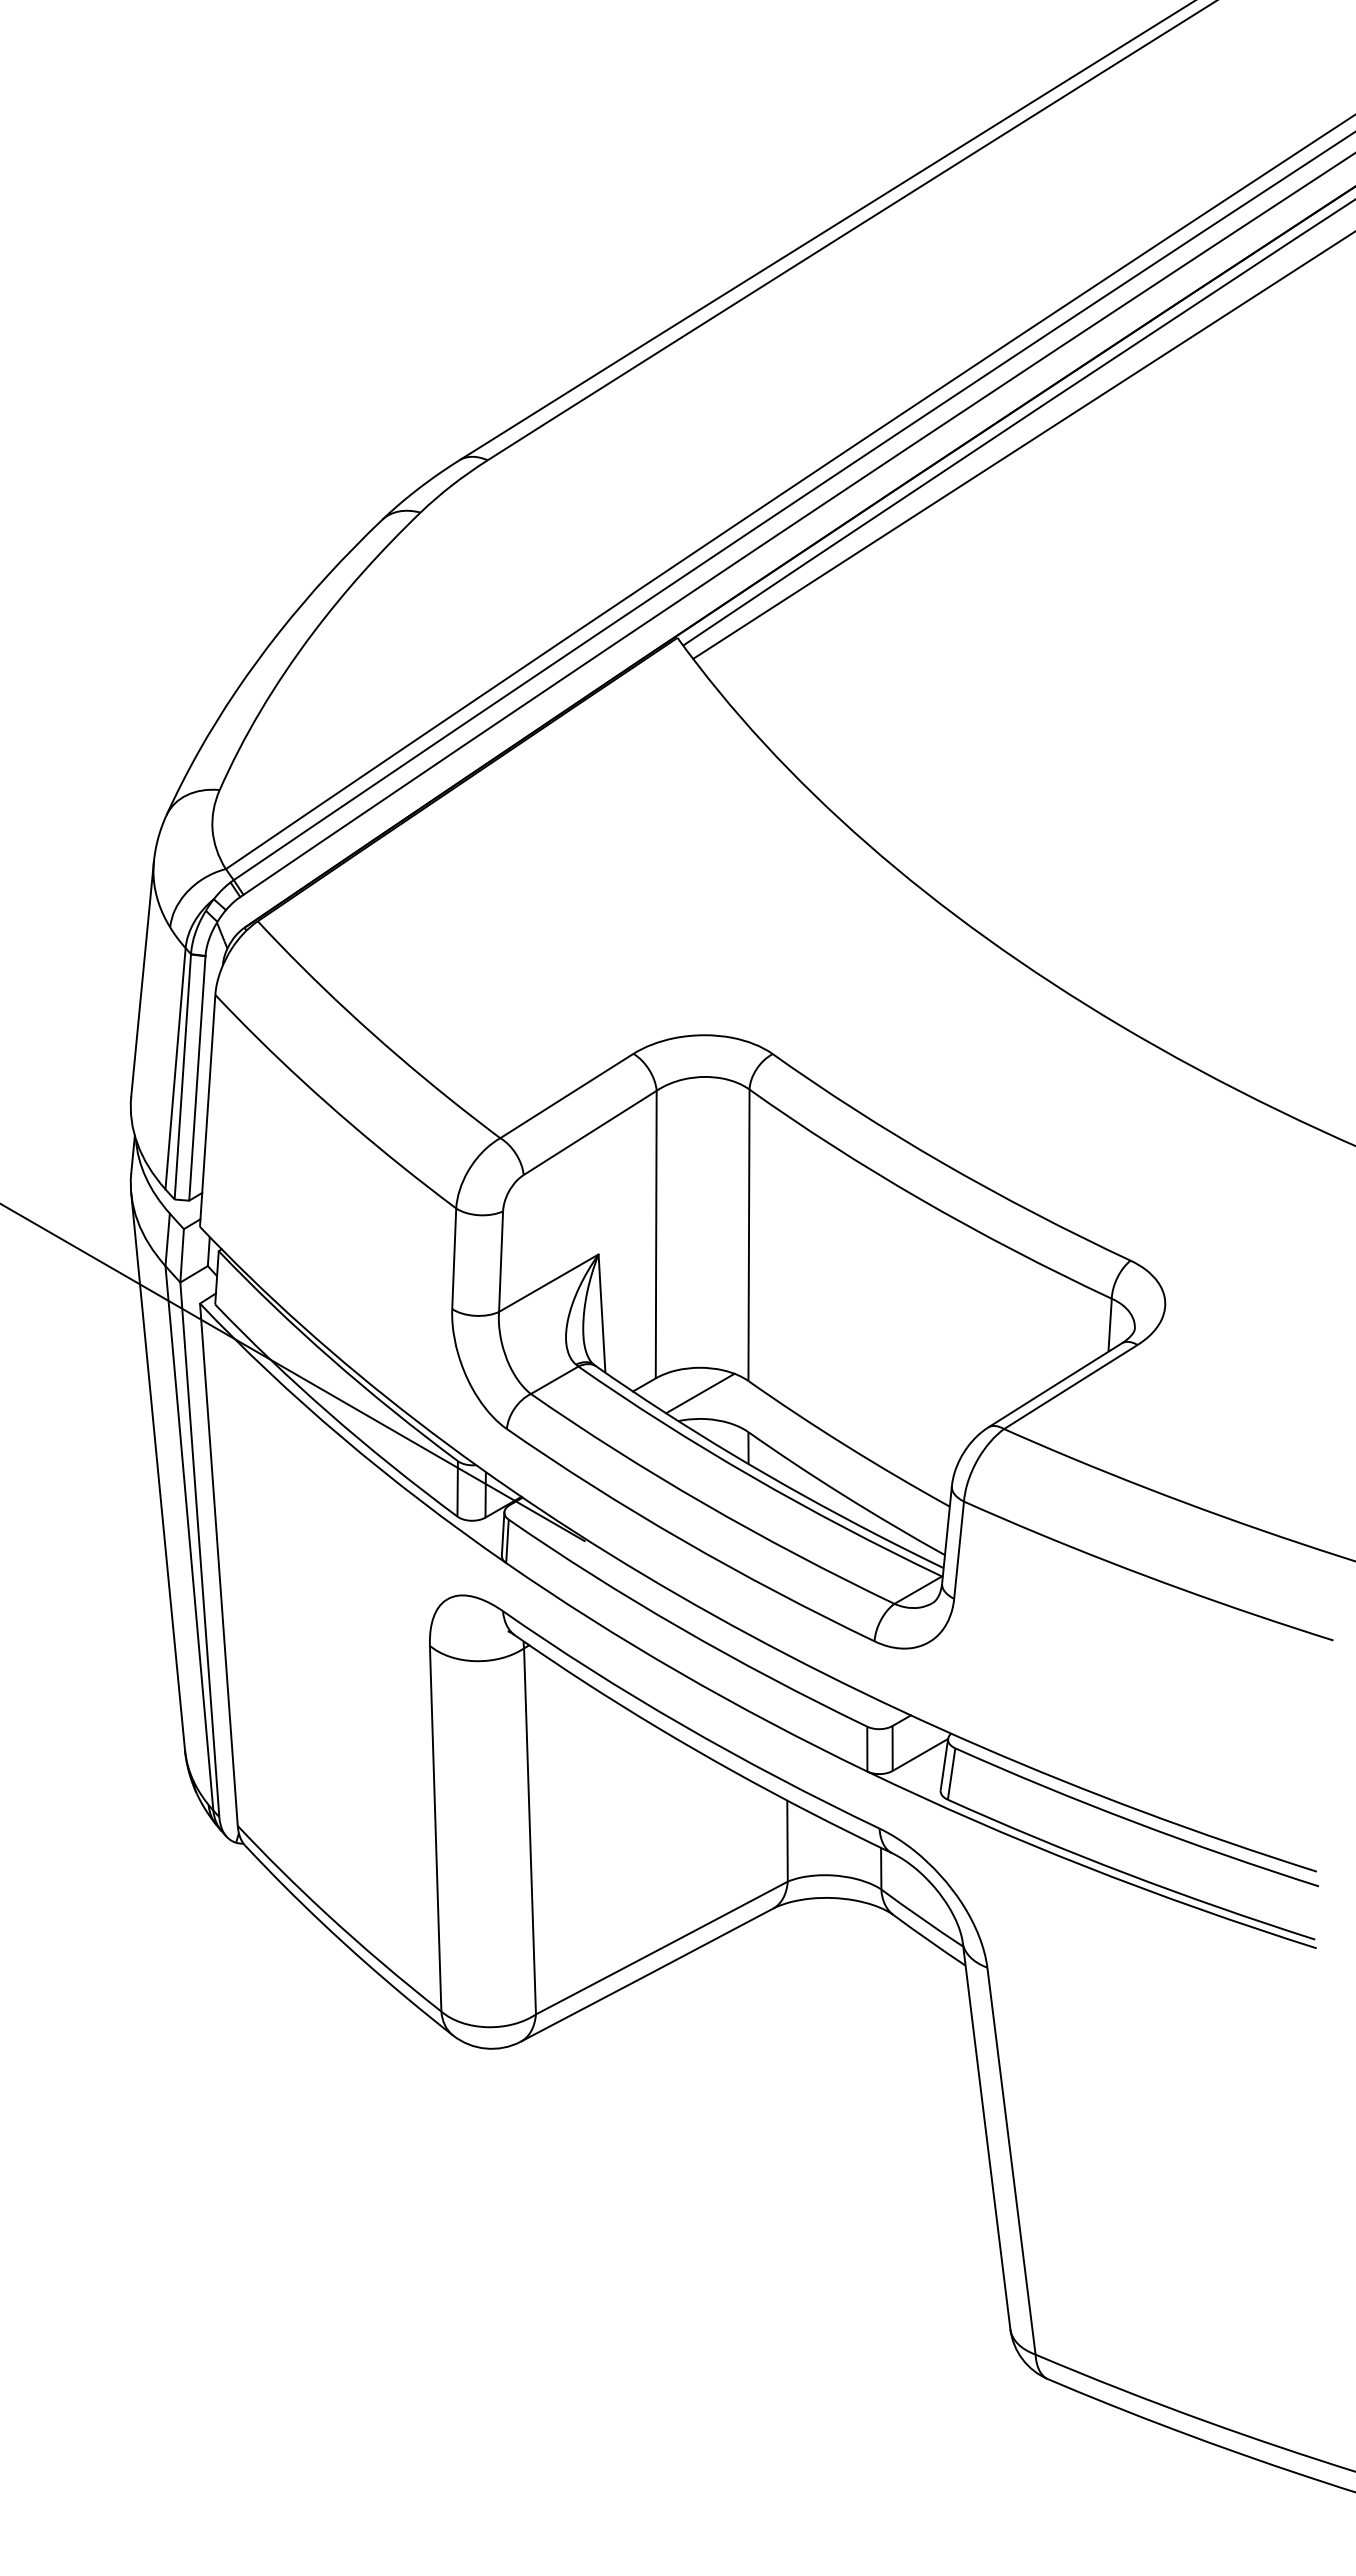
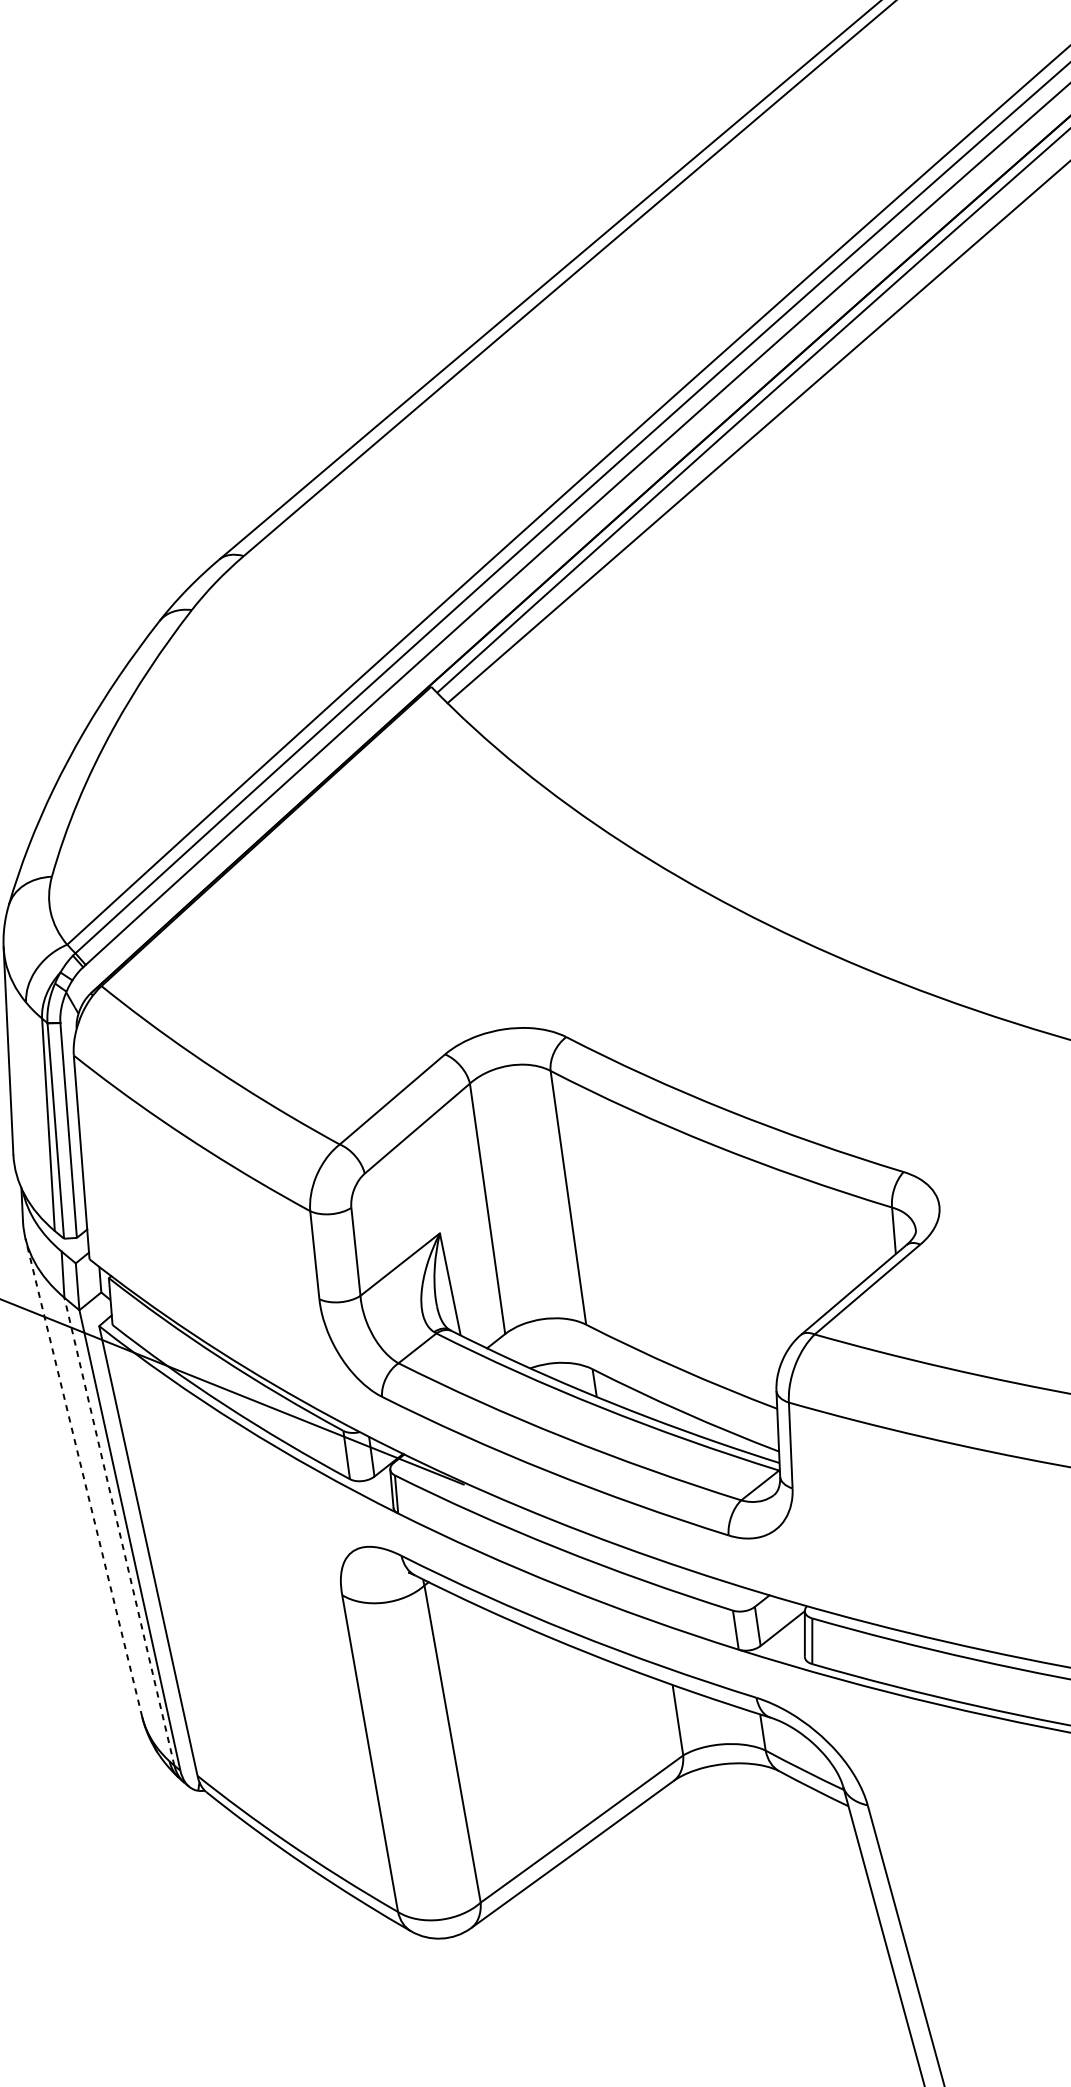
line: (700, 1393) -> (546, 1341), removed
line: (158, 1471) -> (84, 1477), solid -> dashed
line: (189, 1537) -> (119, 1530), solid -> dashed

